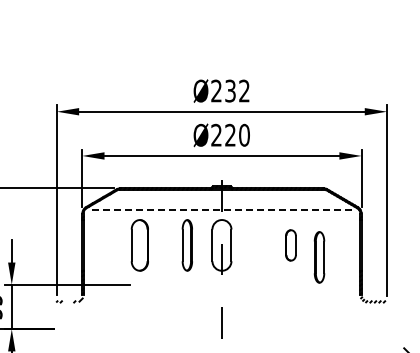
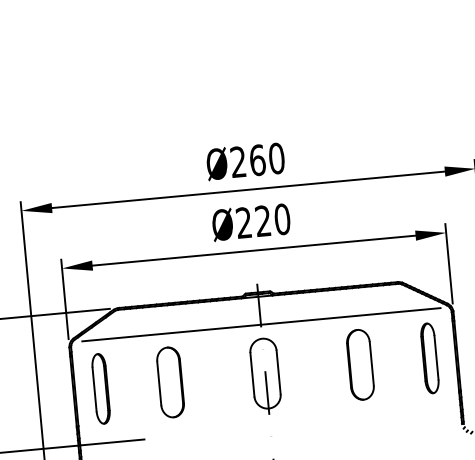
text: (237, 90) -> (267, 158), Ø232 -> Ø260
line: (222, 209) -> (261, 324), dashed -> solid
part: (139, 245) -> (170, 382), moved
part: (186, 245) -> (99, 389), moved
part: (290, 245) -> (359, 365), size x1.67
part: (319, 257) -> (429, 358), moved

